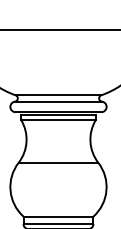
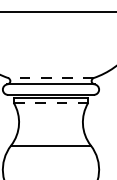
line: (58, 95) -> (51, 78), solid -> dashed
line: (58, 120) -> (51, 103), solid -> dashed

